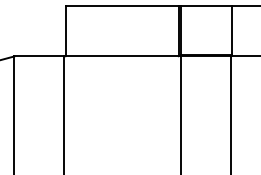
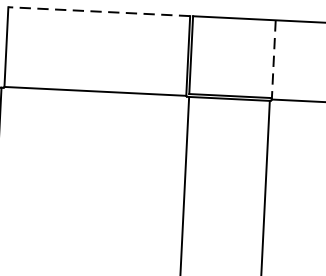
line: (122, 6) -> (99, 12), solid -> dashed
line: (231, 30) -> (273, 59), solid -> dashed

